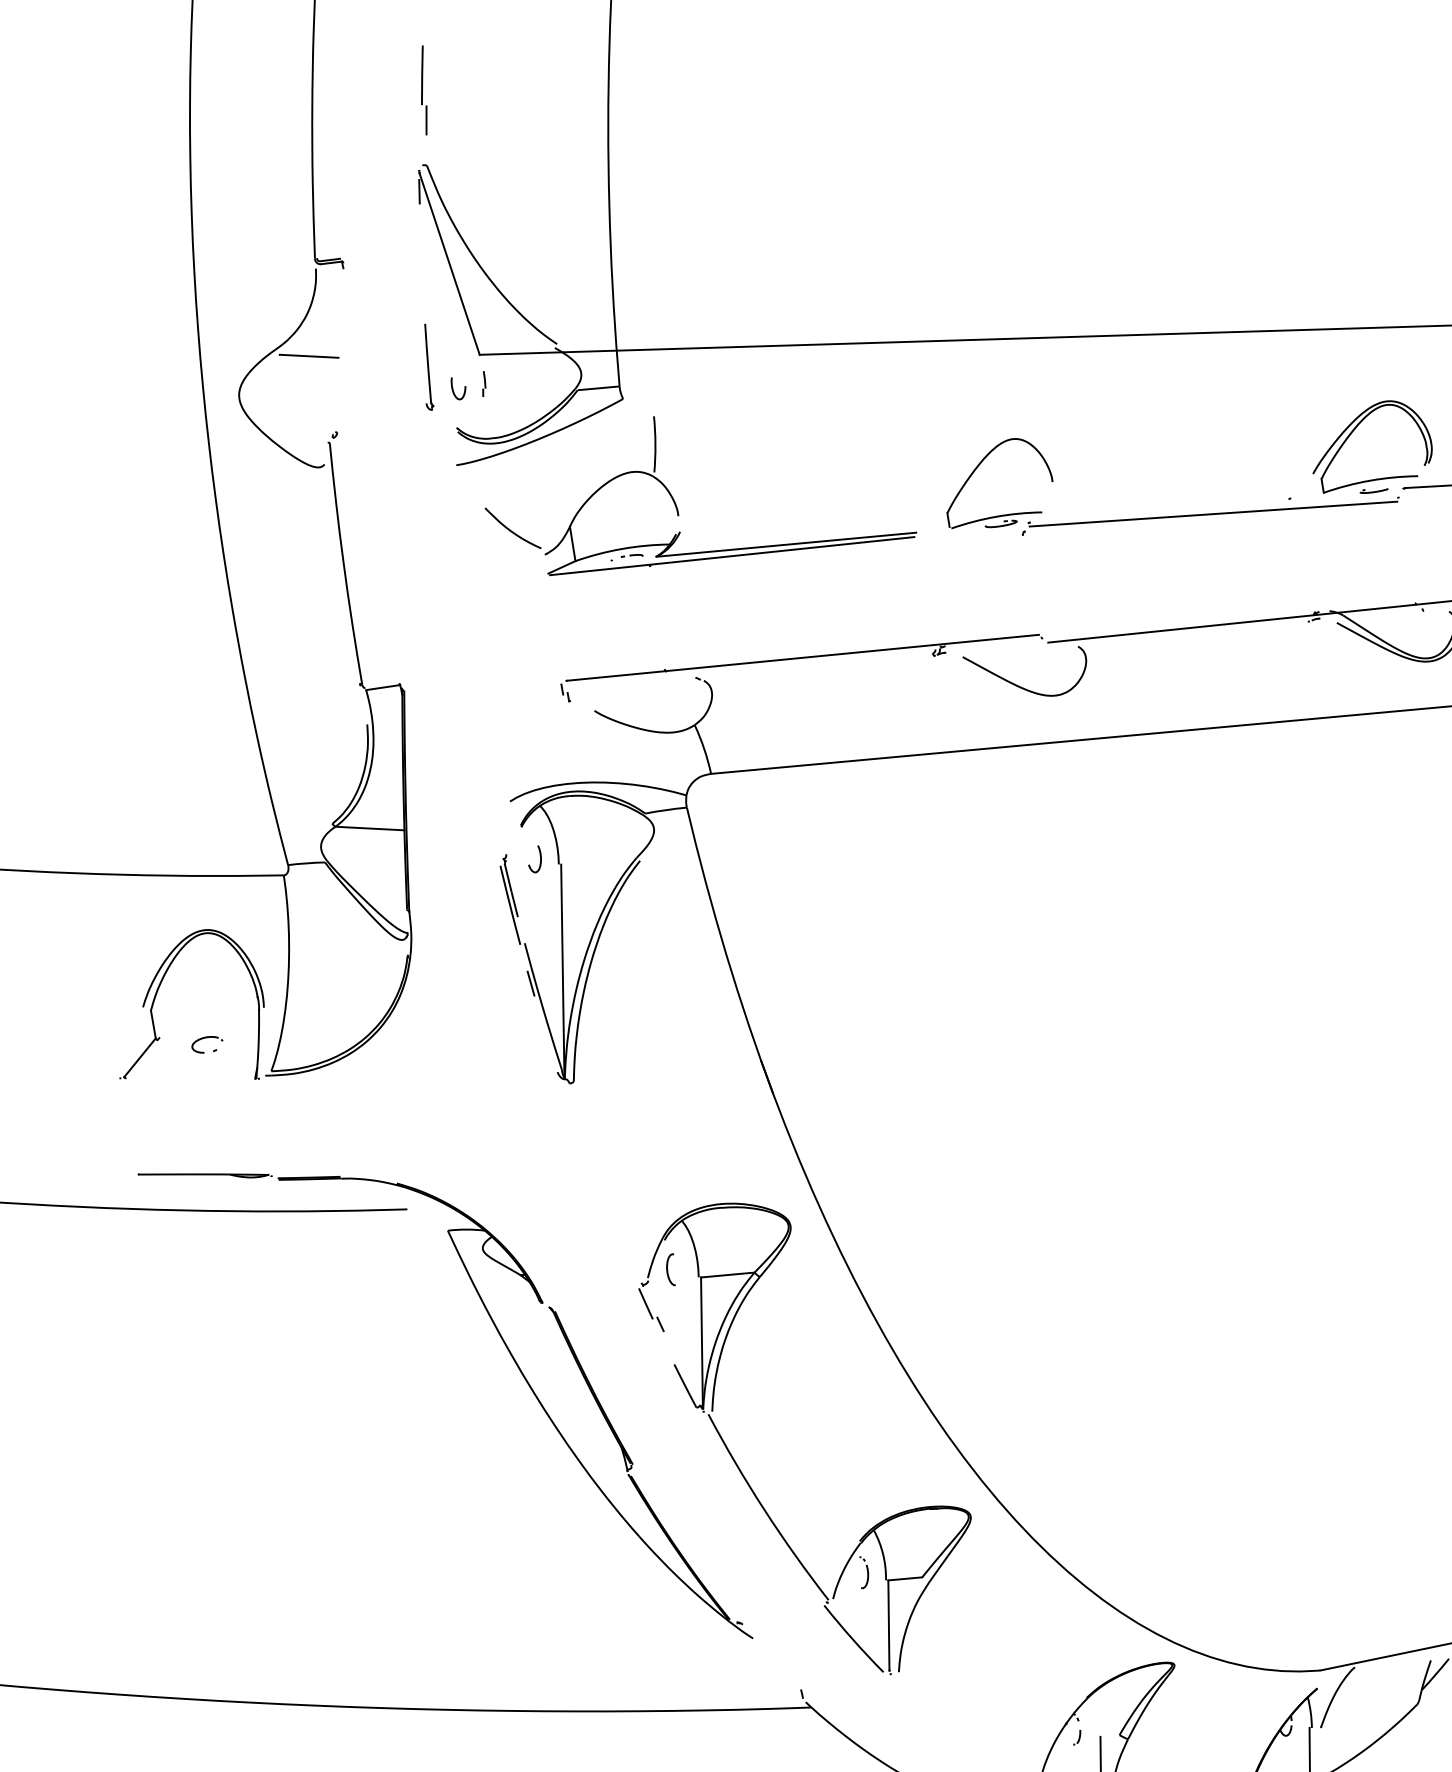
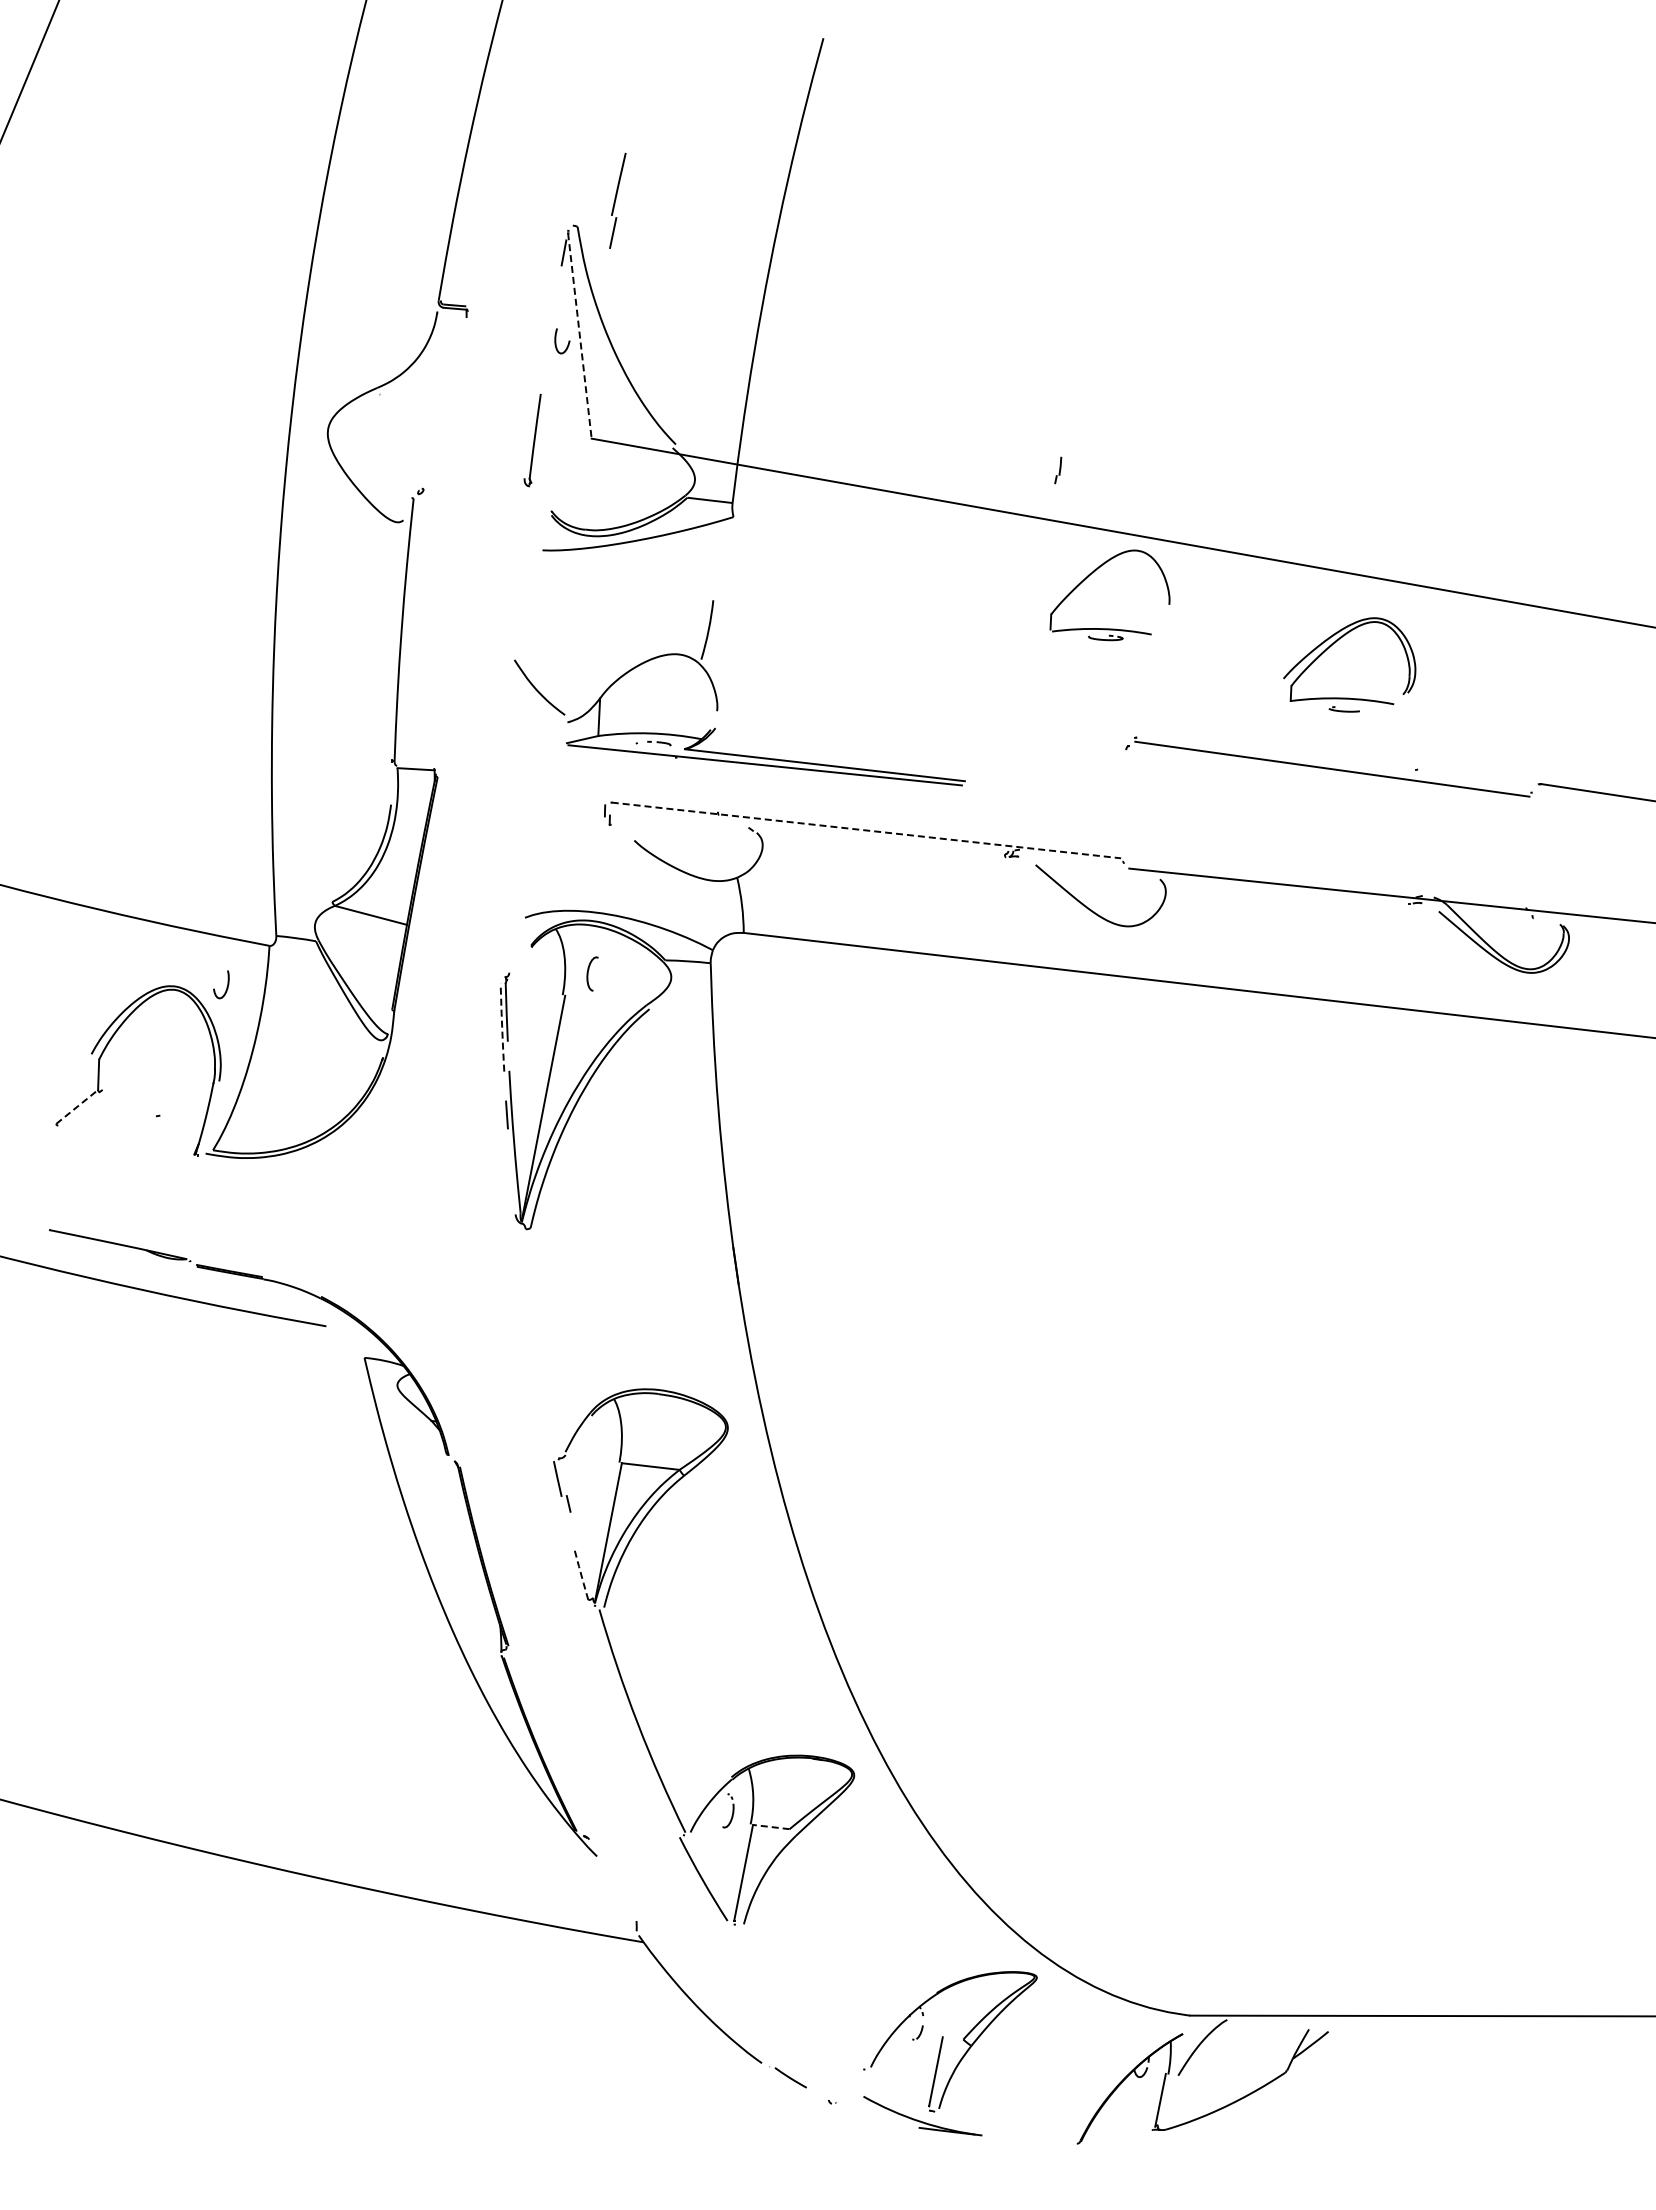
part: (424, 90) -> (617, 200), moved
line: (449, 264) -> (579, 336), solid -> dashed
line: (308, 356) -> (410, 402), removed
part: (483, 384) -> (1058, 470), moved
curve: (464, 390) -> (567, 344), moved
part: (1353, 432) -> (1335, 643), moved
part: (977, 468) -> (1093, 573), moved
part: (675, 502) -> (717, 696), moved
line: (802, 657) -> (866, 830), solid -> dashed
curve: (539, 860) -> (226, 986), moved
line: (510, 905) -> (502, 1027), solid -> dashed
part: (203, 1039) -> (148, 1101), removed
line: (140, 1057) -> (77, 1106), solid -> dashed
curve: (668, 1270) -> (588, 973), moved
line: (685, 1385) -> (581, 1574), solid -> dashed
line: (904, 1579) -> (770, 1827), solid -> dashed

